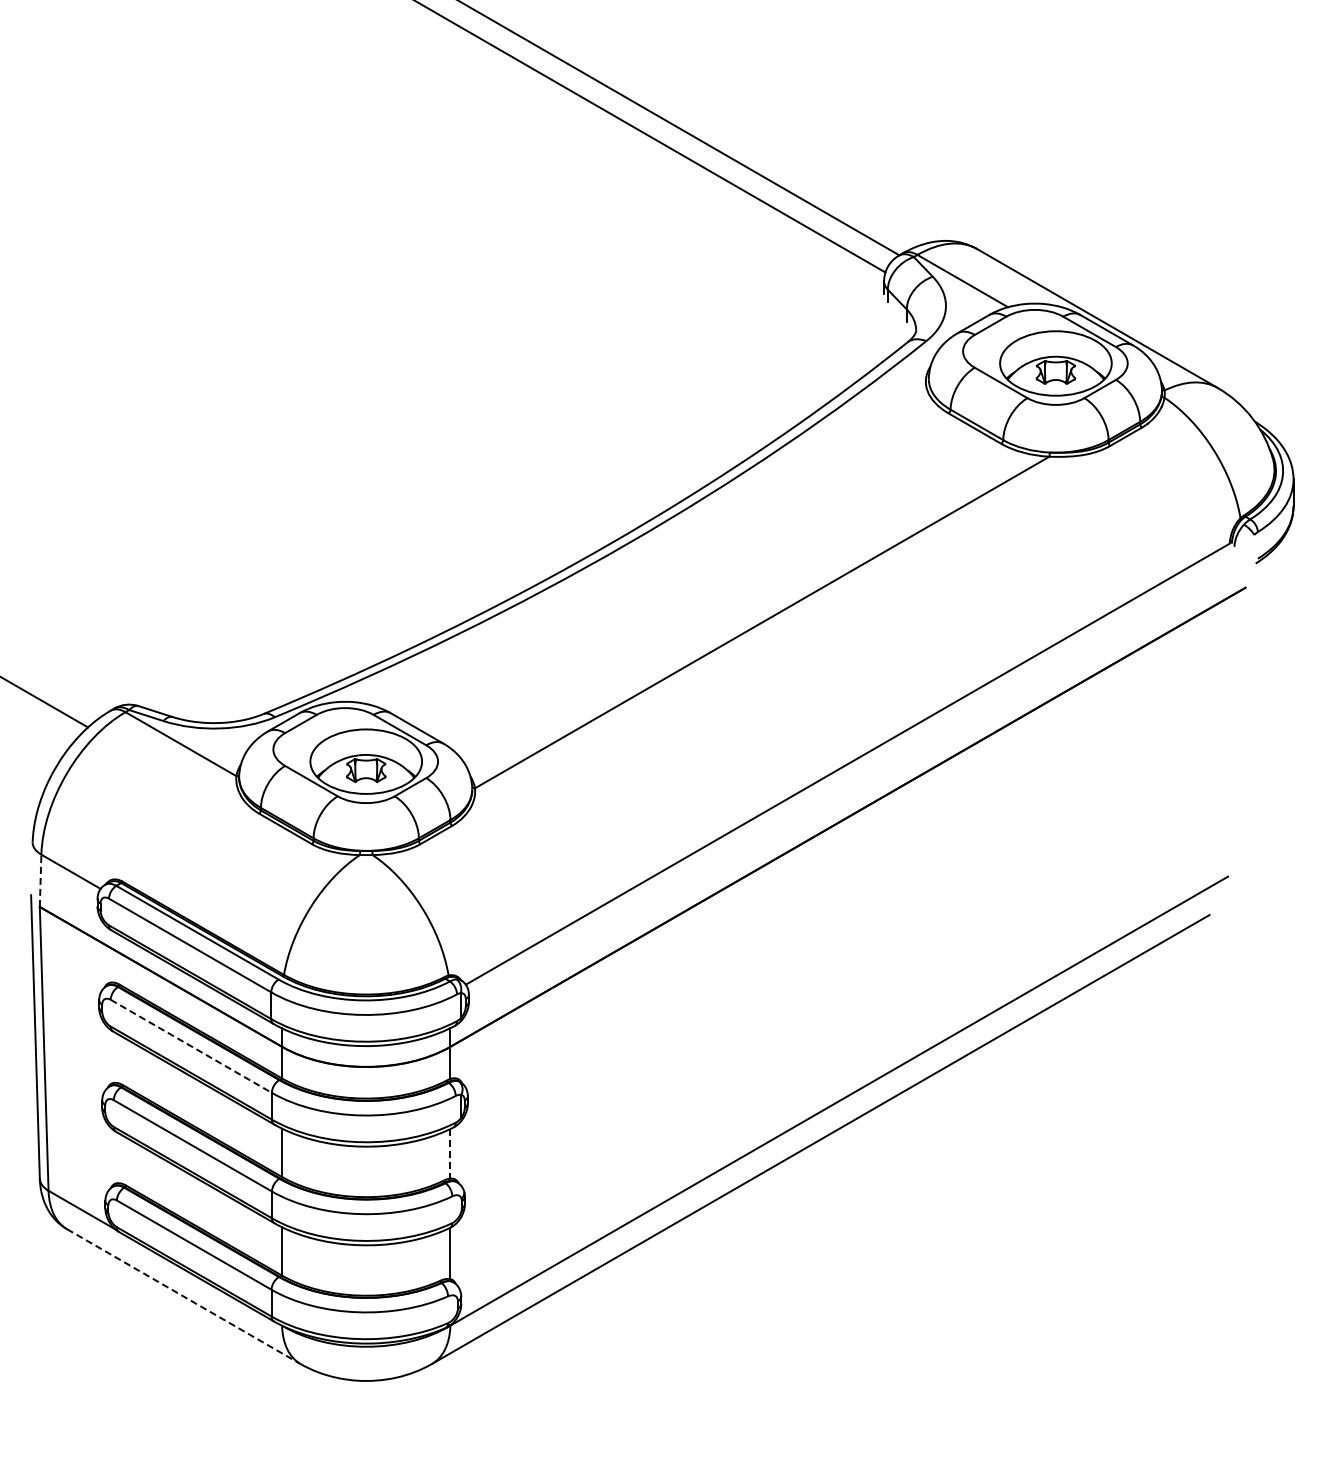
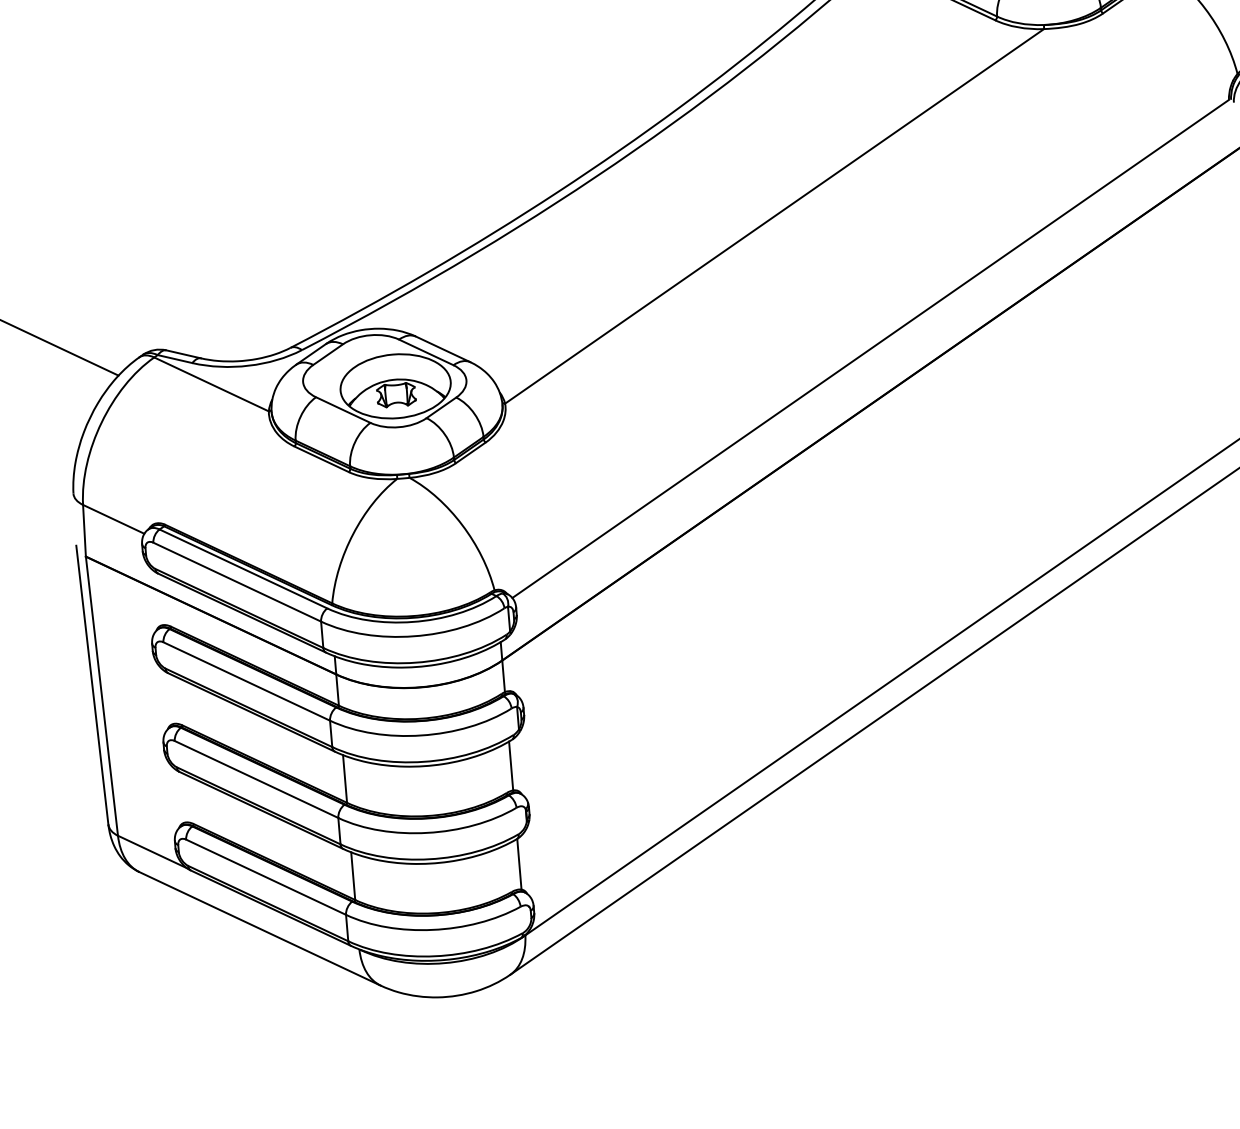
line: (40, 880) -> (84, 530), dashed -> solid
line: (191, 1046) -> (246, 681), dashed -> solid
line: (450, 1153) -> (511, 765), dashed -> solid
line: (183, 1296) -> (259, 928), dashed -> solid

